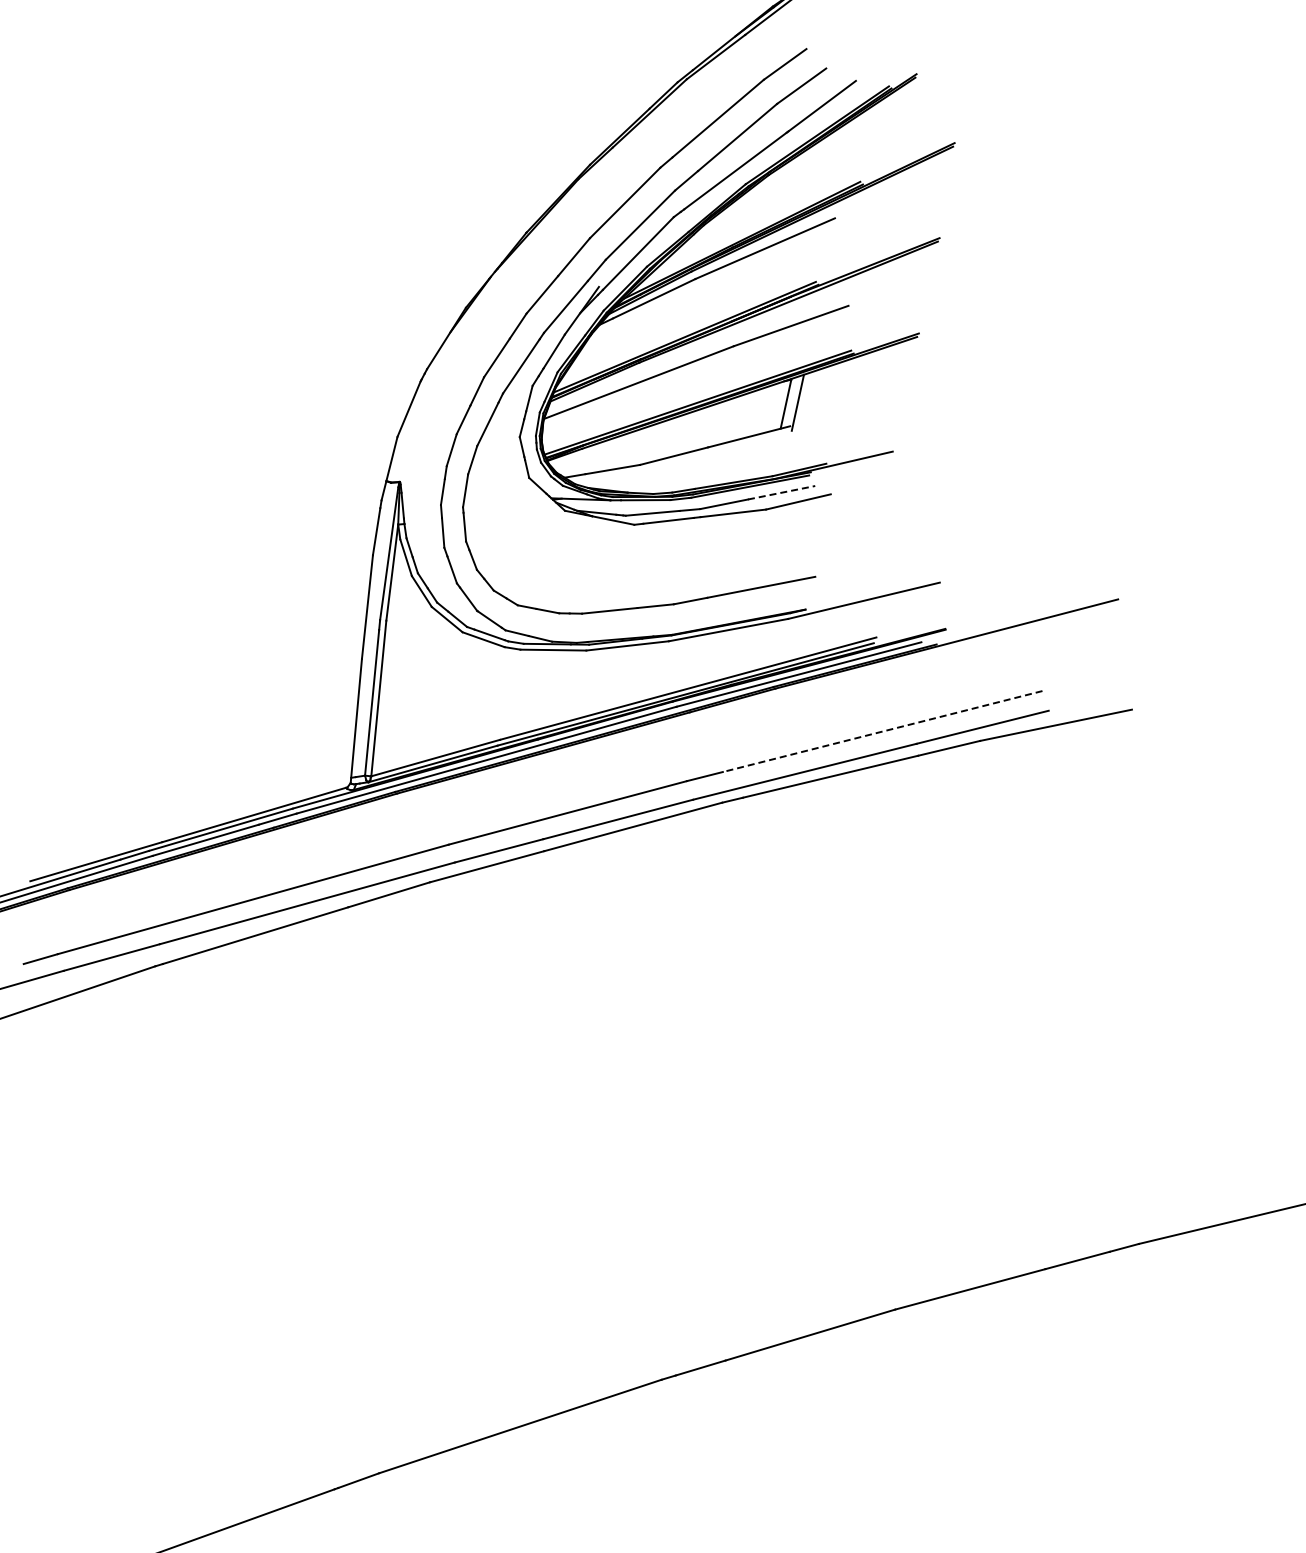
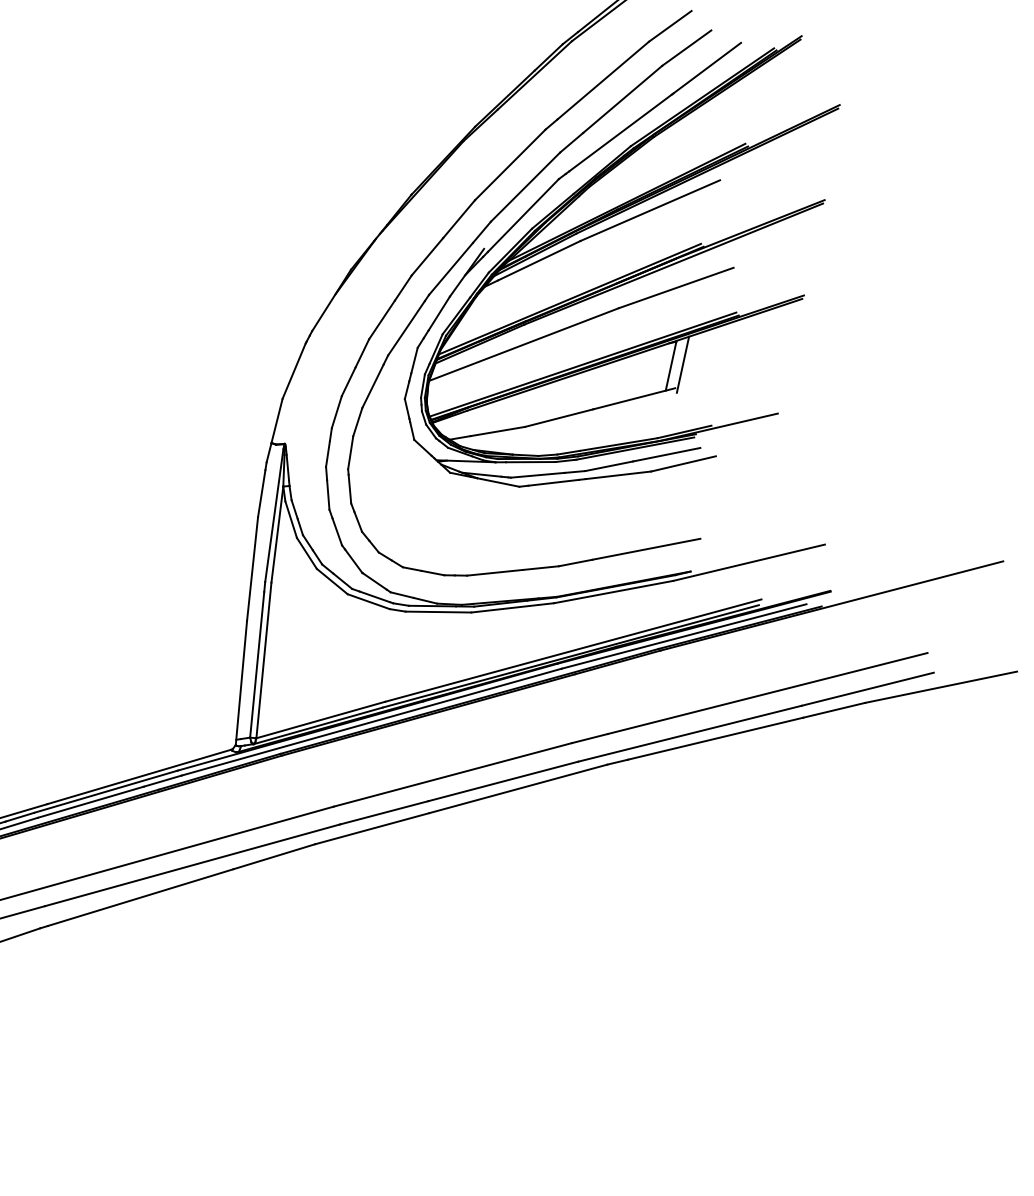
line: (782, 492) -> (667, 454), dashed -> solid
line: (882, 731) -> (767, 693), dashed -> solid

